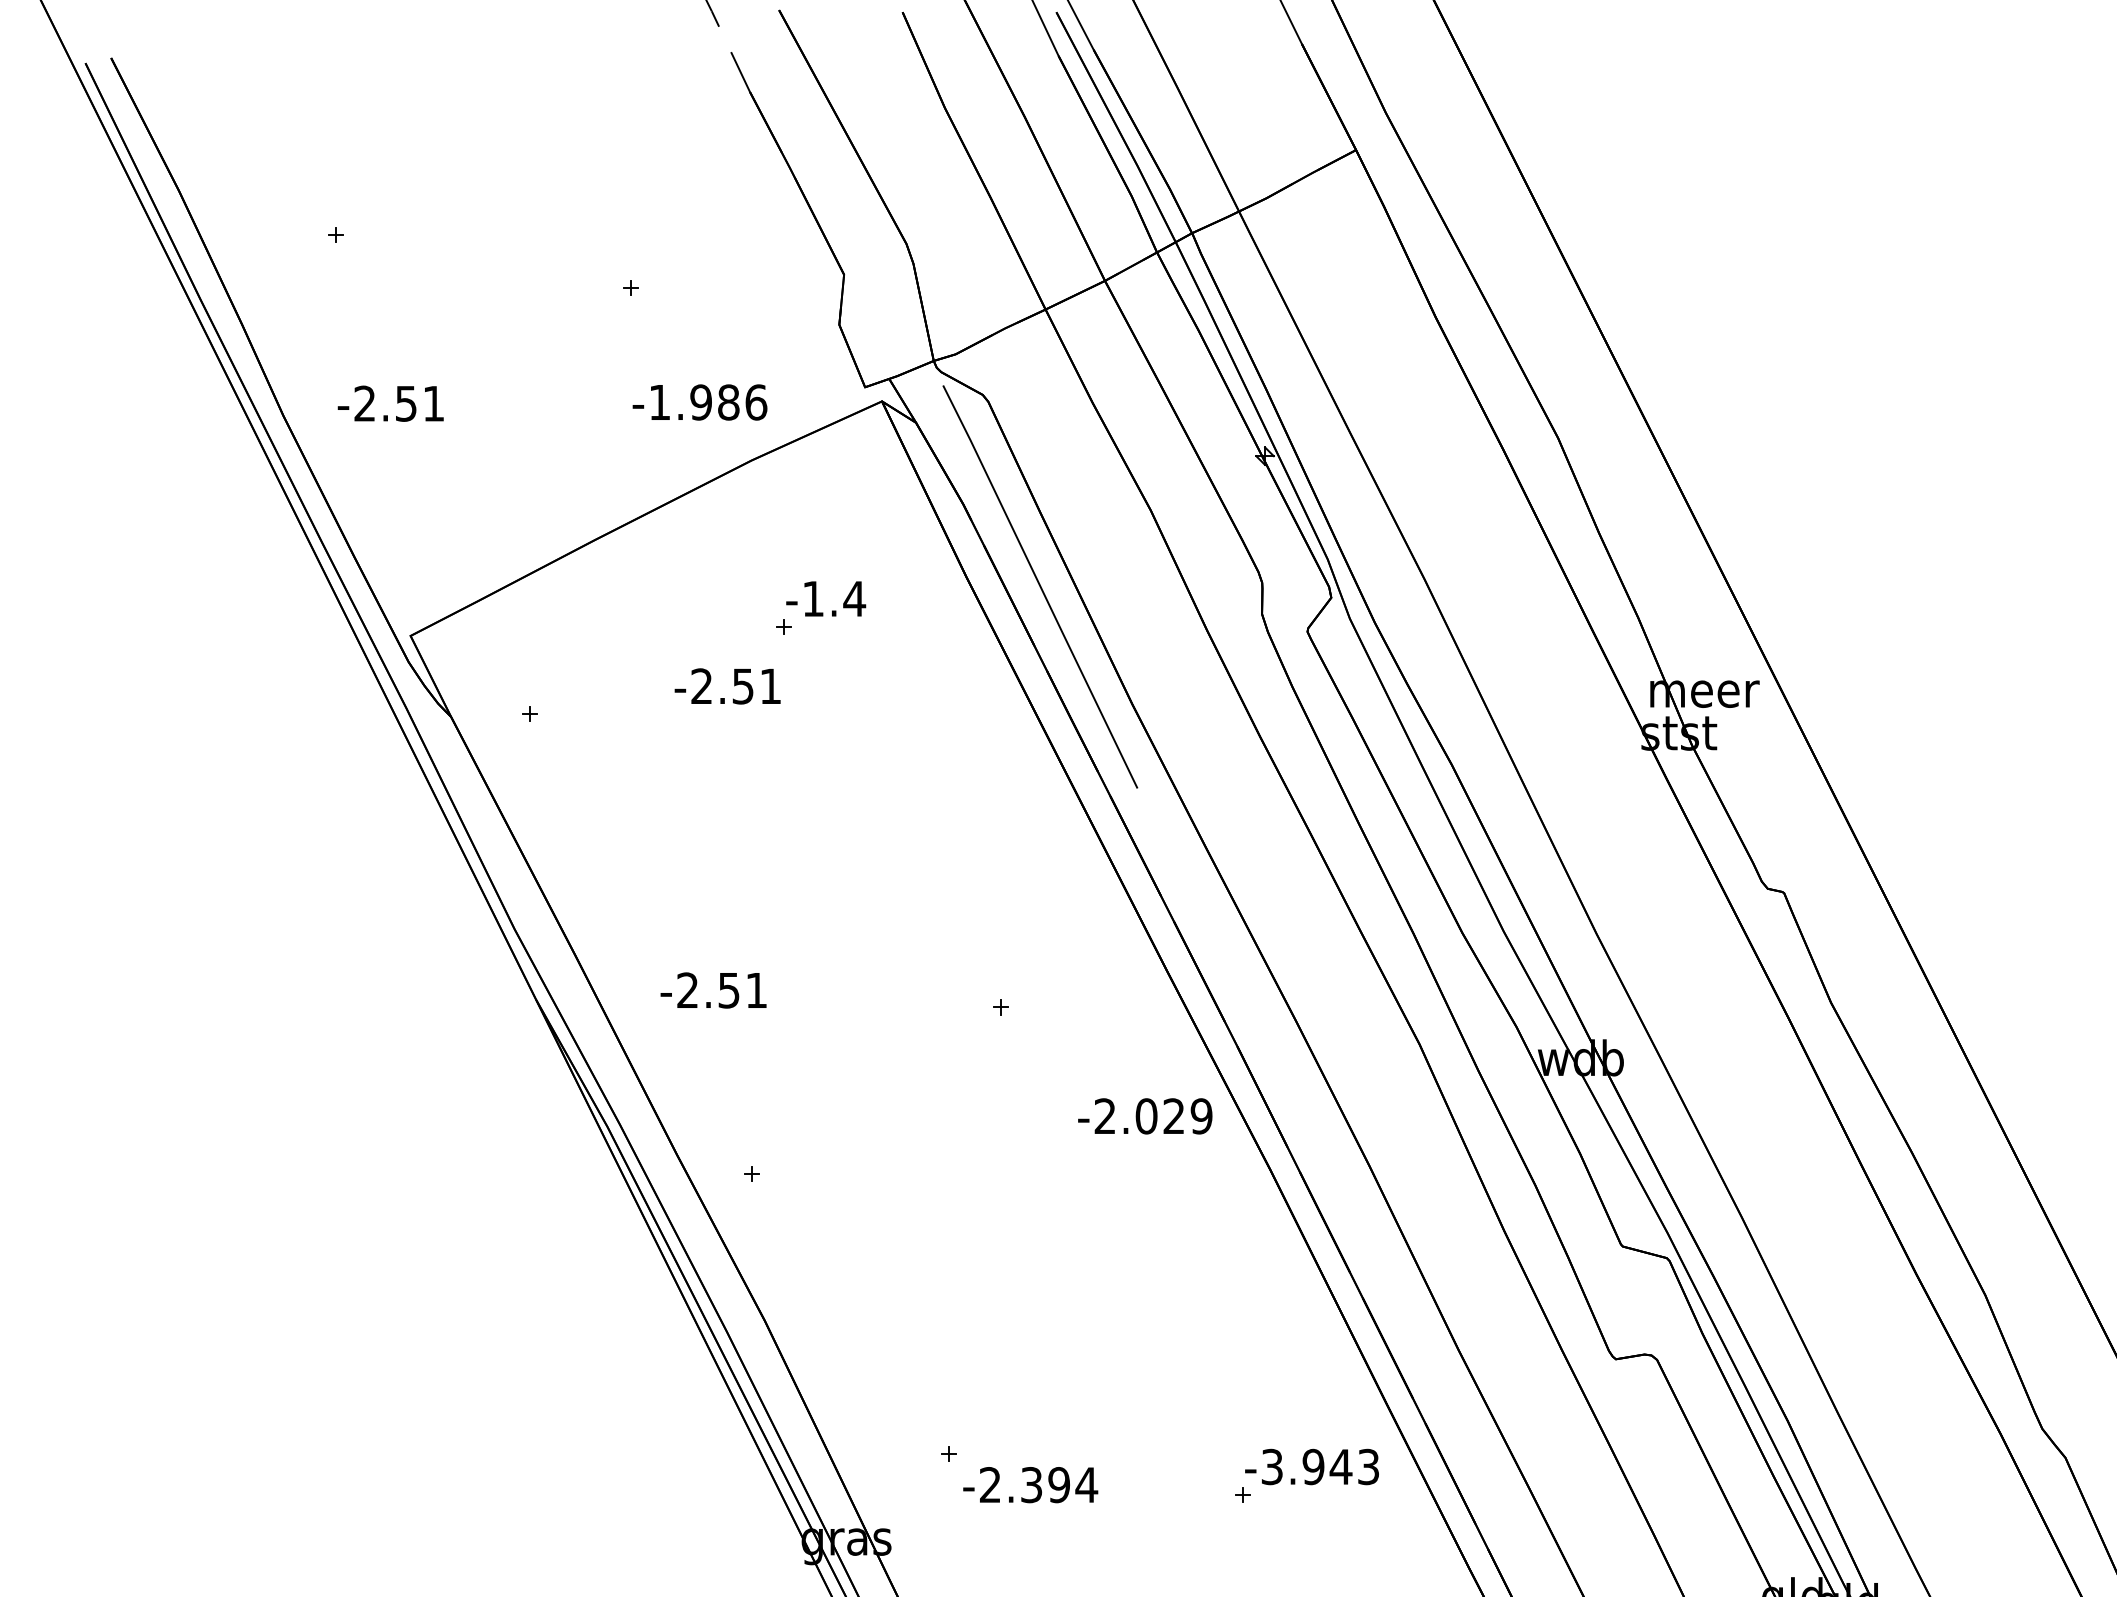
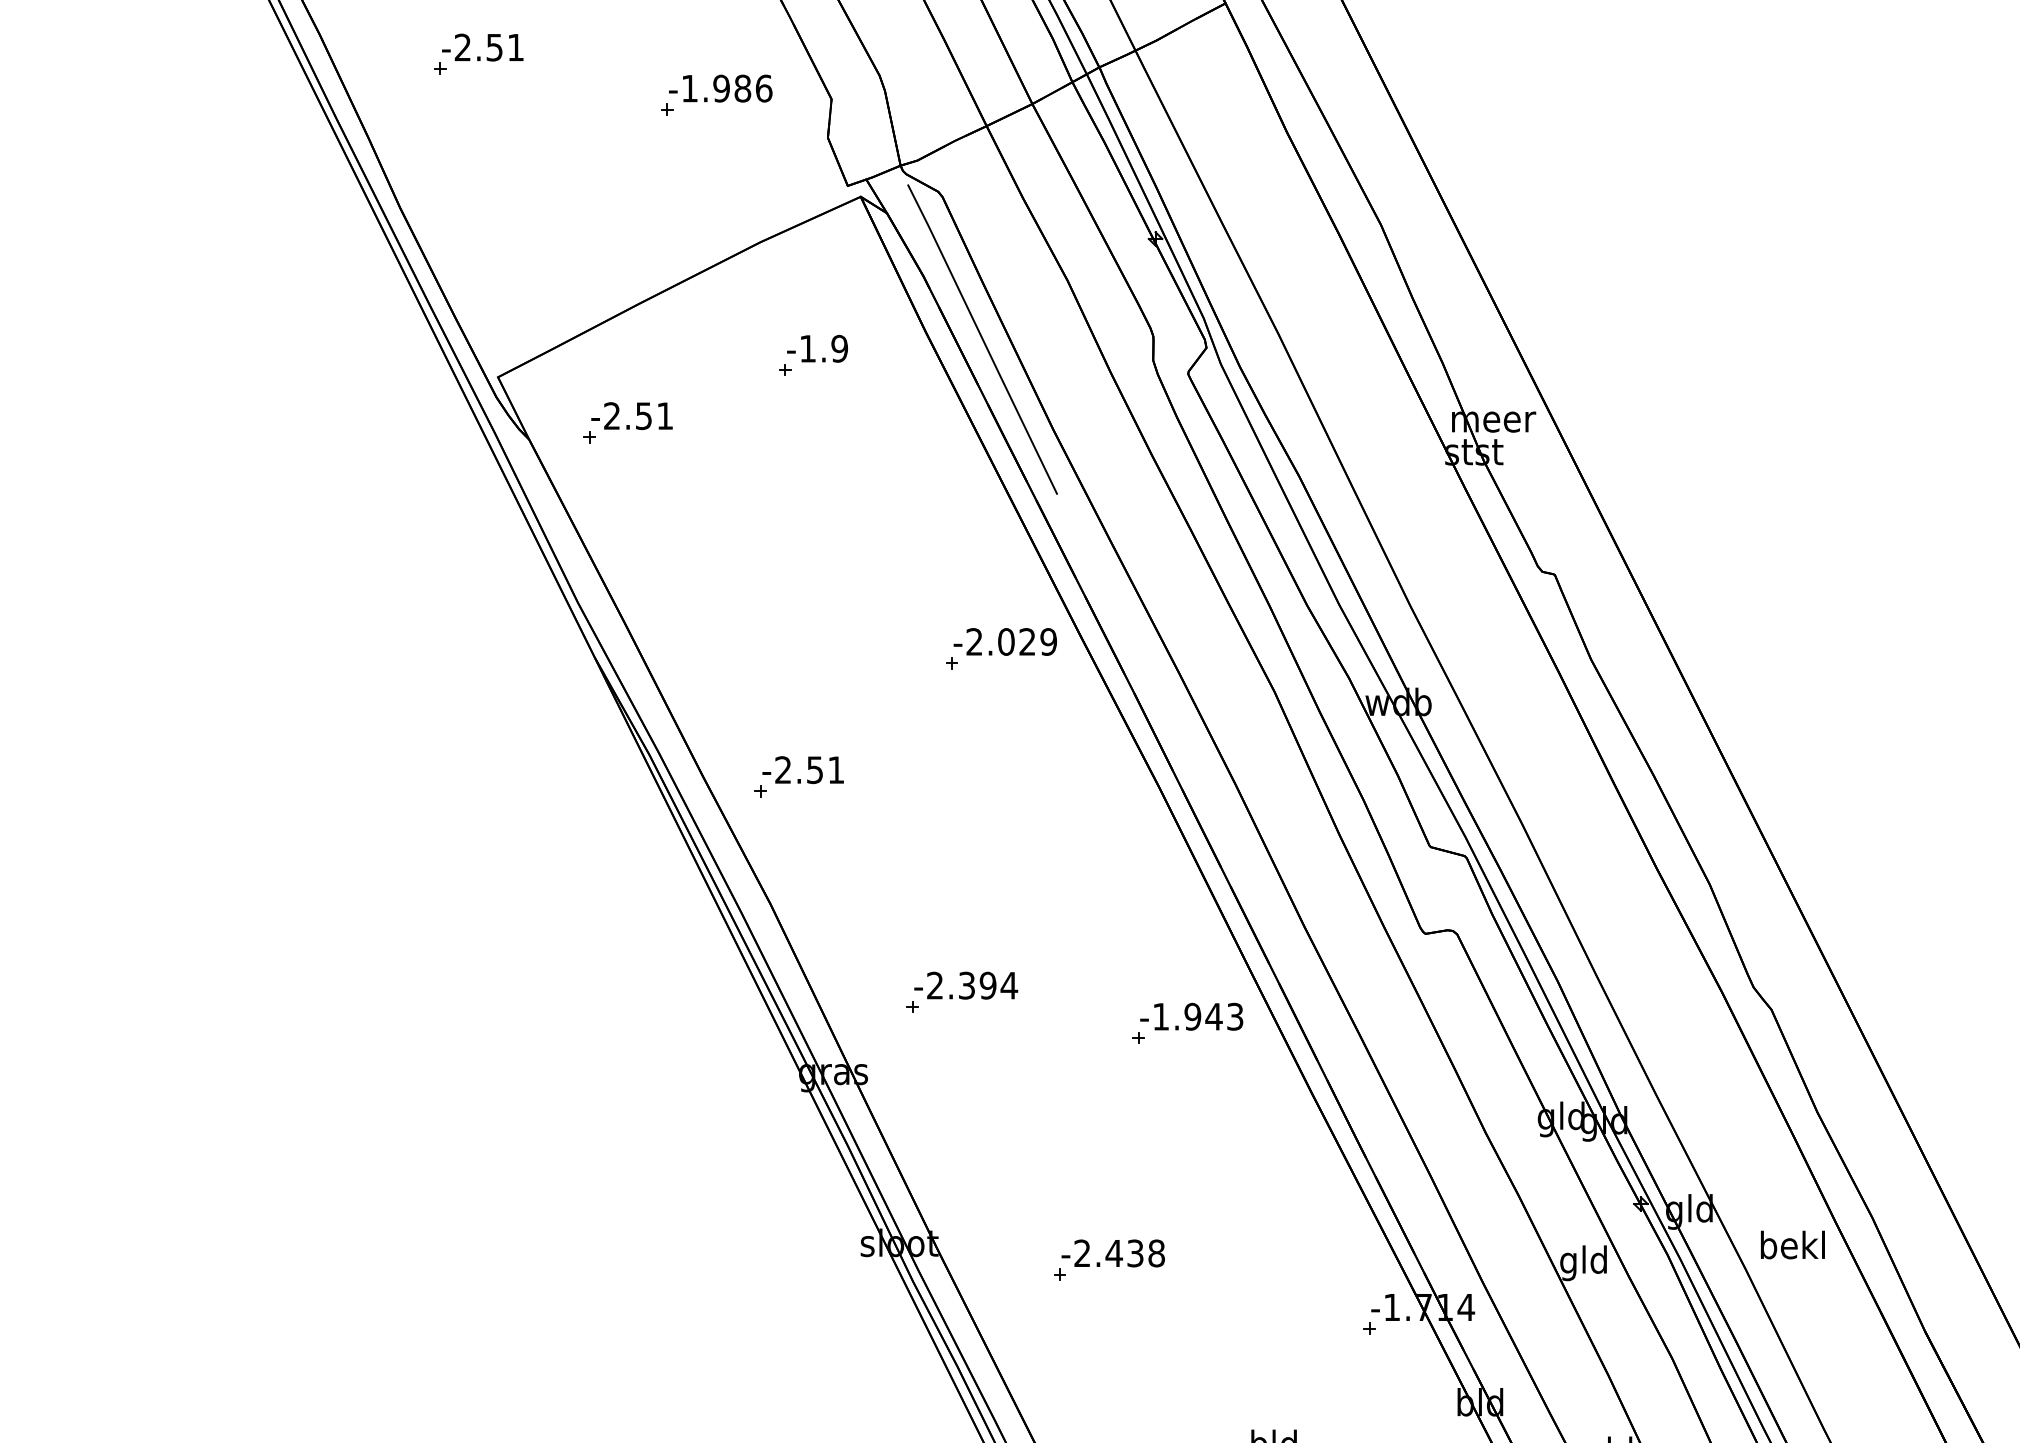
text: (699, 402) -> (720, 88), moved
text: (390, 403) -> (482, 47), moved
text: (854, 598) -> (839, 348), -1.4 -> -1.9
text: (727, 686) -> (631, 416), moved
text: (712, 990) -> (802, 770), moved
text: (1144, 1115) -> (1004, 641), moved
text: (1272, 1466) -> (1161, 1016), -3.943 -> -1.943
text: (1031, 1484) -> (966, 985), moved

